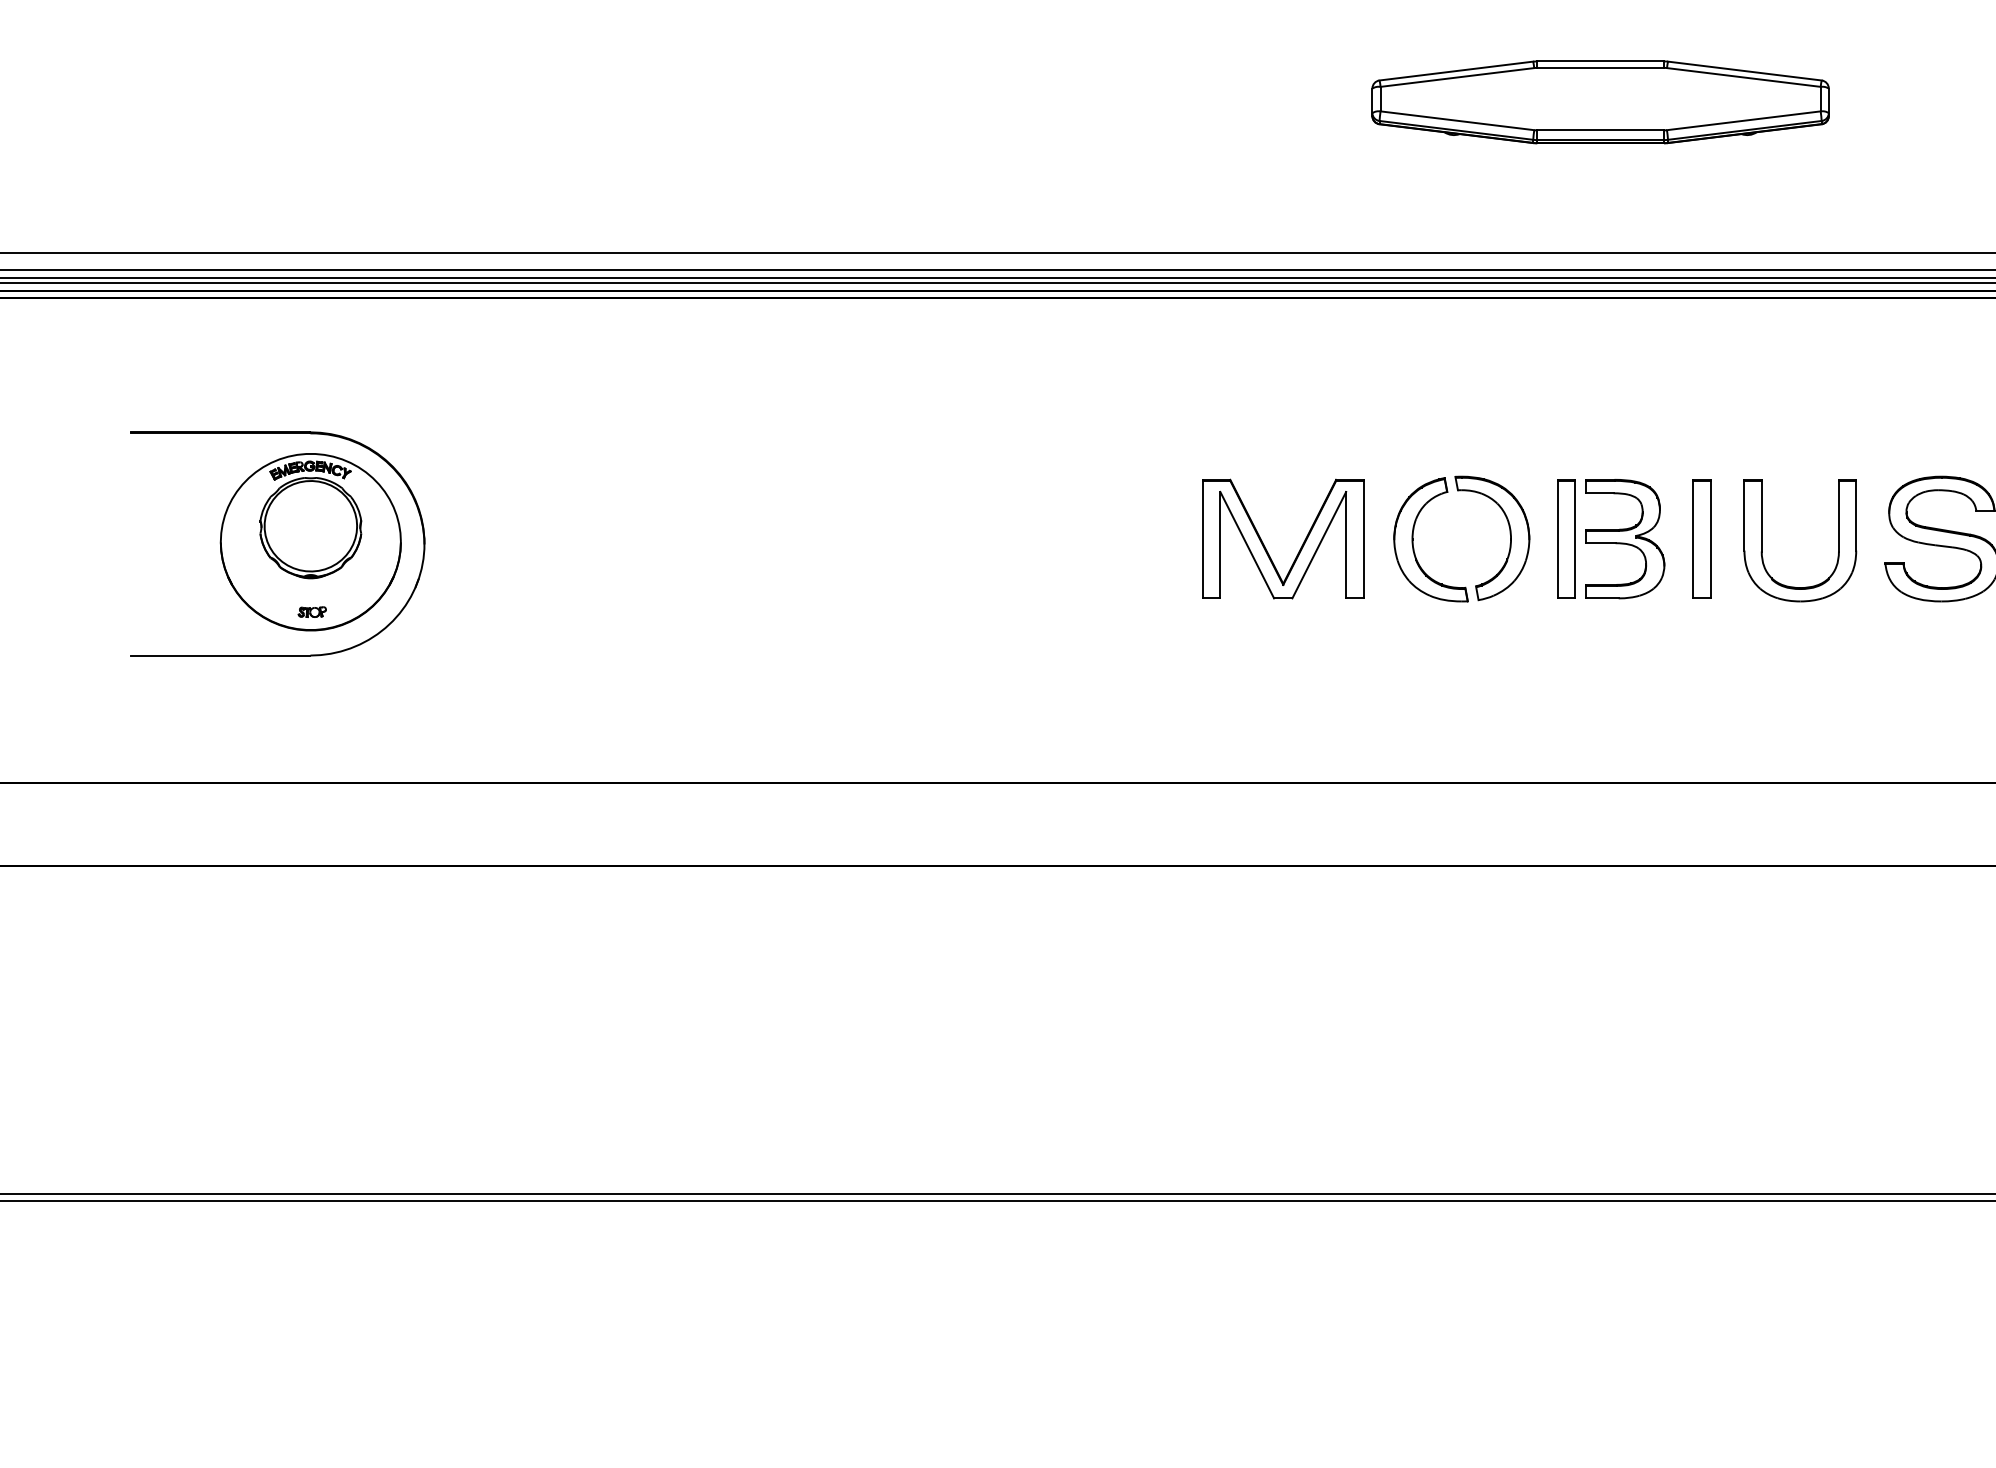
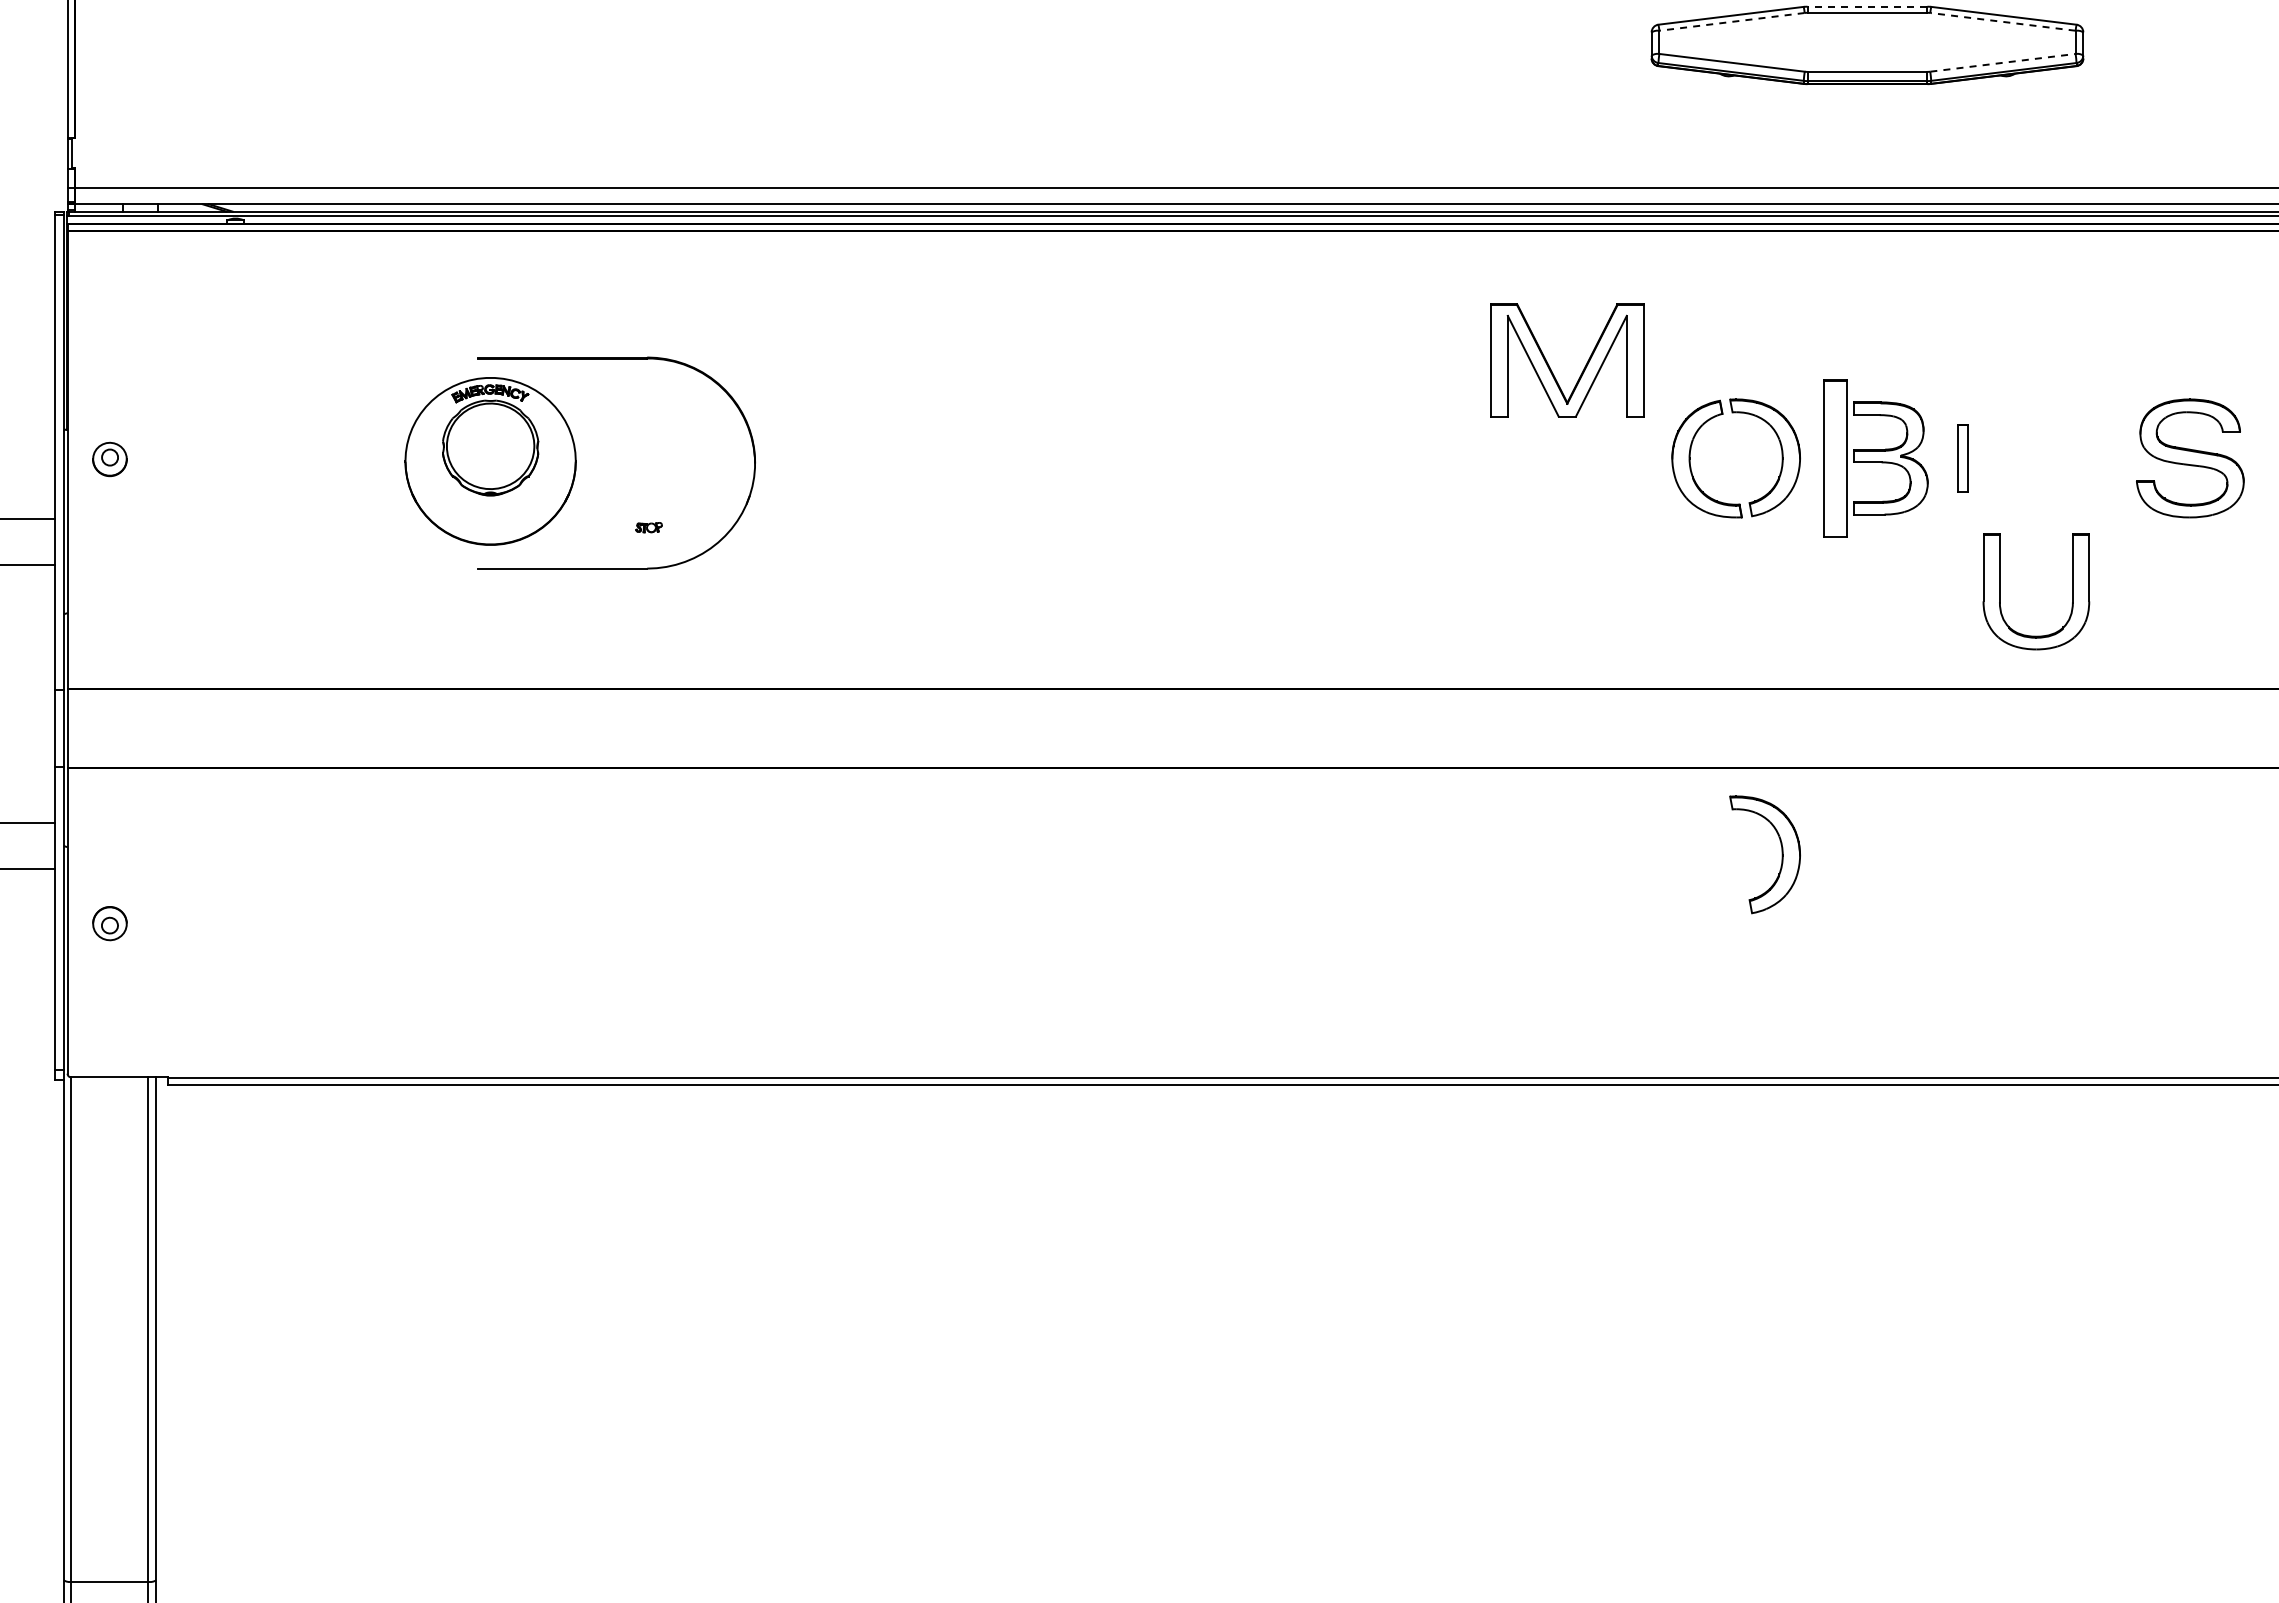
line: (1600, 61) -> (1867, 6), solid -> dashed
line: (1456, 77) -> (1731, 21), solid -> dashed
line: (1743, 77) -> (2002, 21), solid -> dashed
line: (1744, 120) -> (2003, 62), solid -> dashed
part: (1565, 539) -> (1834, 458), size x1.4
part: (1701, 539) -> (1962, 458), size x0.6
part: (1762, 540) -> (2000, 591), moved
part: (310, 542) -> (490, 461), moved
part: (1300, 547) -> (1583, 368), moved
part: (1509, 957) -> (1781, 854), added

